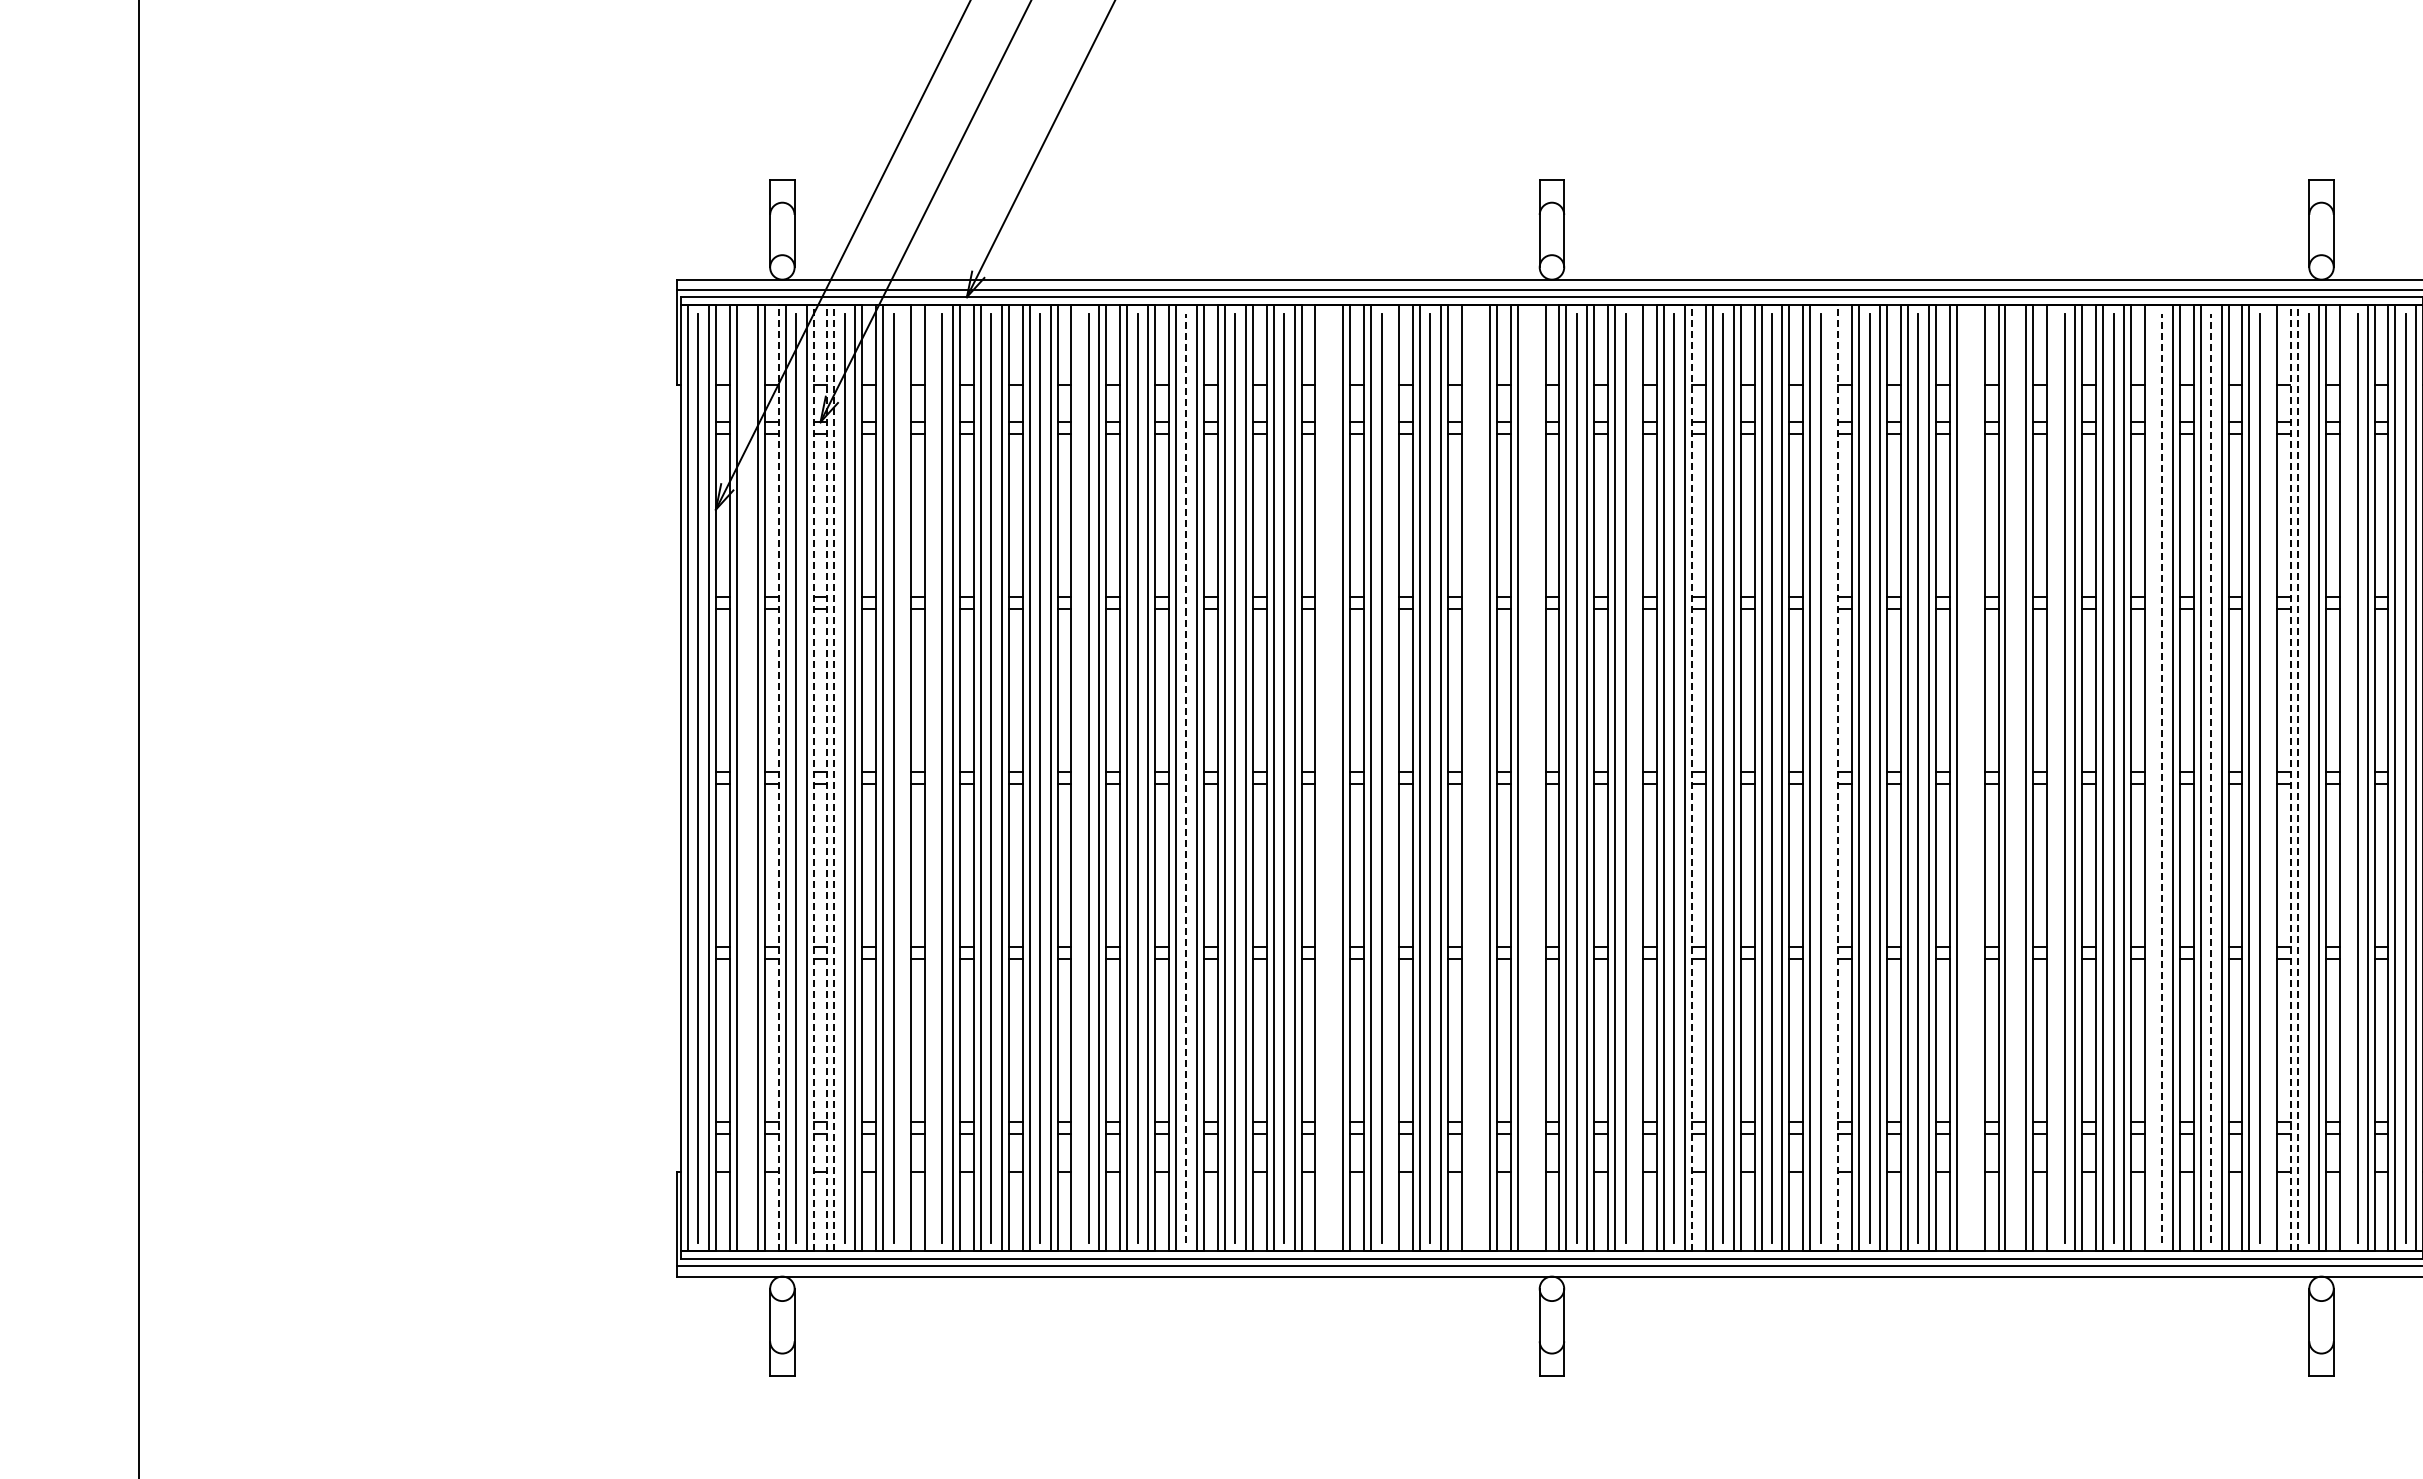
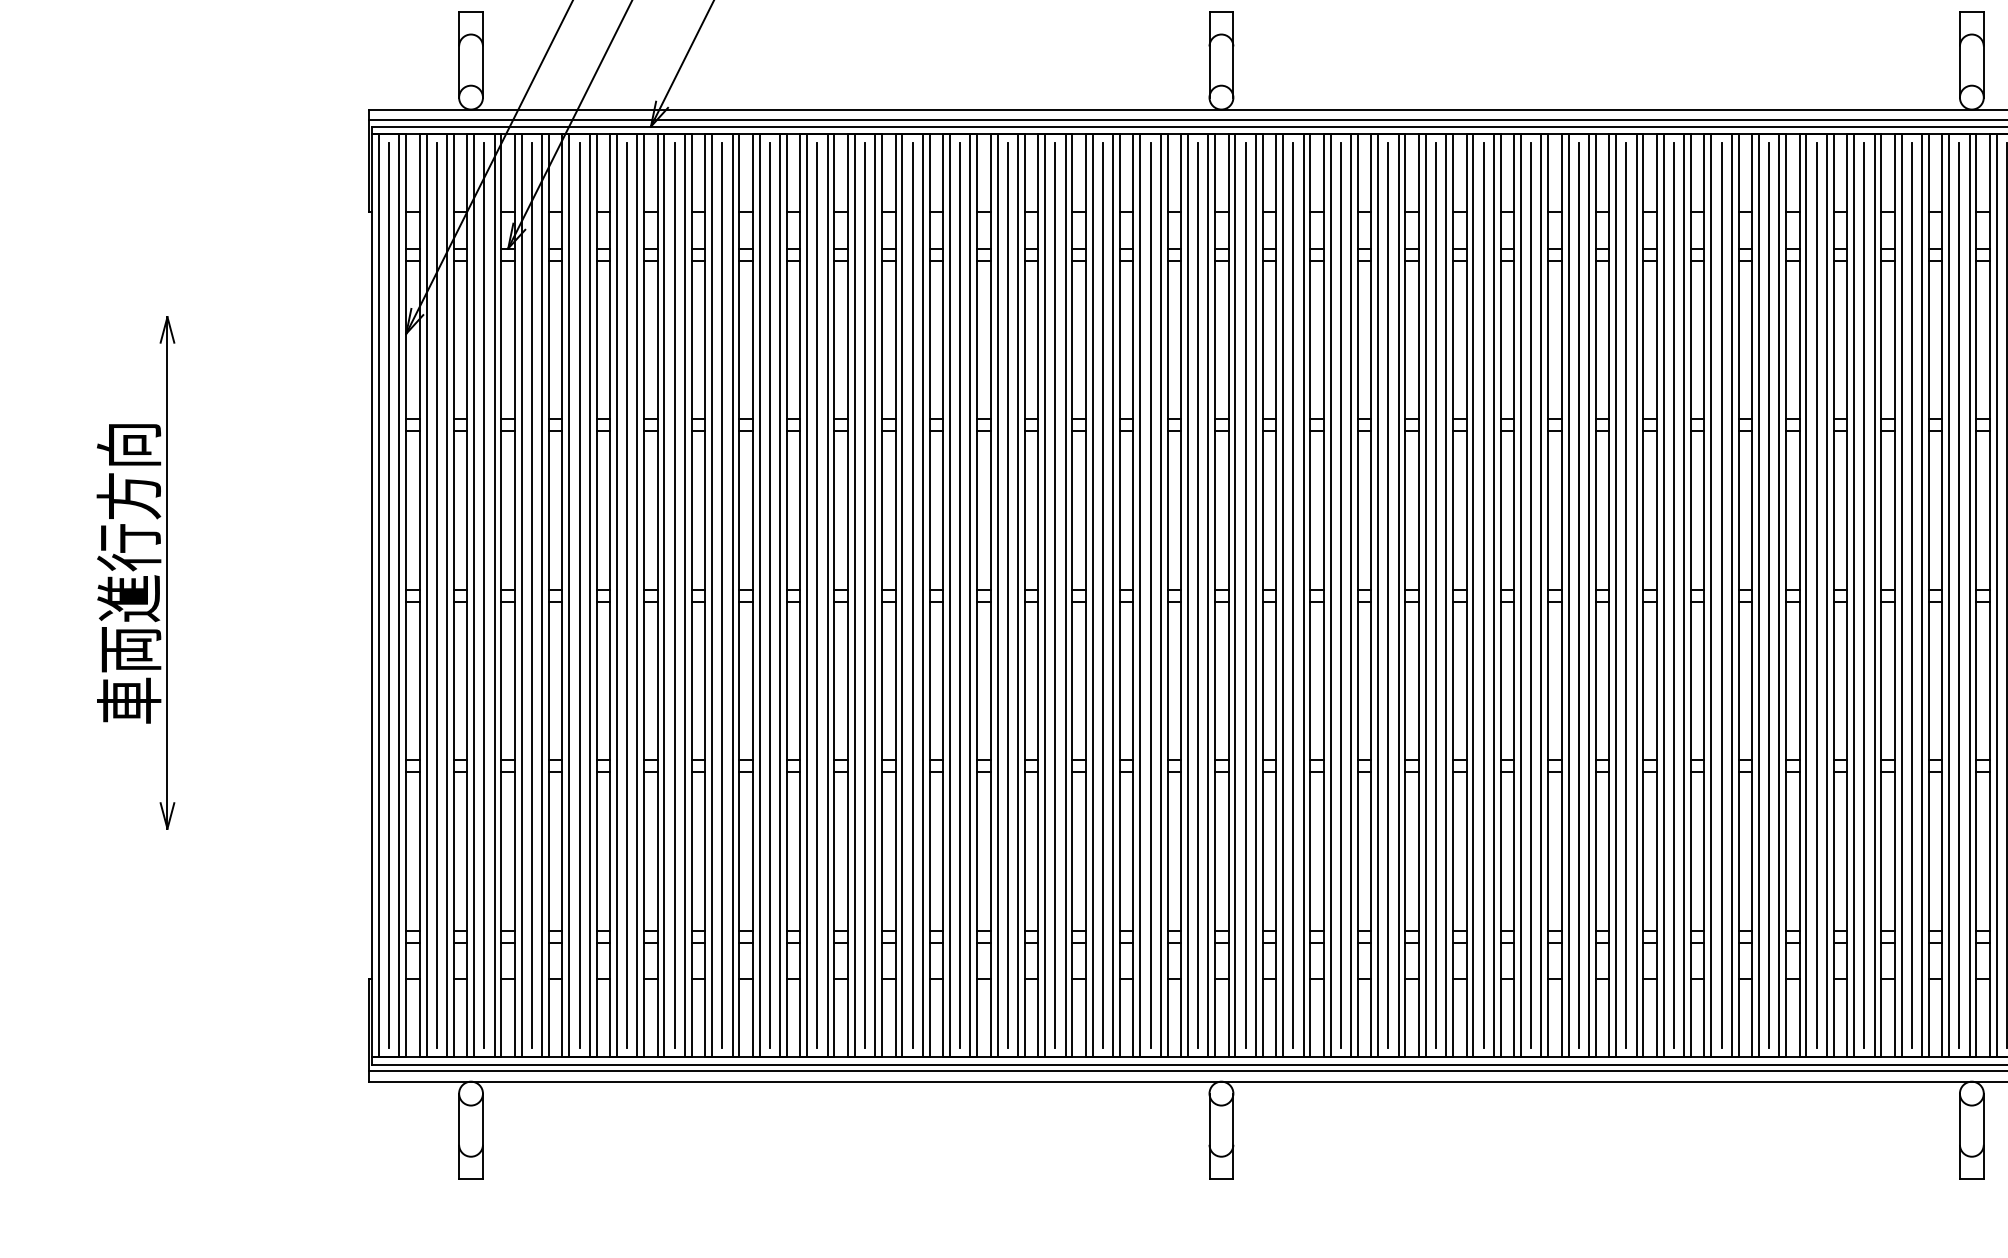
part: (438, 754) -> (135, 572), added
line: (747, 777) -> (437, 595), added
line: (778, 777) -> (467, 595), dashed -> solid
line: (813, 777) -> (501, 595), dashed -> solid
line: (827, 777) -> (515, 595), dashed -> solid
line: (834, 777) -> (521, 595), dashed -> solid
line: (1186, 777) -> (865, 595), dashed -> solid
line: (1332, 777) -> (1007, 595), added
line: (1479, 777) -> (1150, 595), added
line: (1528, 777) -> (1198, 595), added
line: (1691, 777) -> (1357, 595), dashed -> solid
line: (1838, 777) -> (1500, 595), dashed -> solid
line: (1967, 777) -> (1626, 595), added
line: (2015, 777) -> (1673, 595), added
line: (2162, 777) -> (1816, 595), dashed -> solid
line: (2211, 777) -> (1864, 595), dashed -> solid
line: (2291, 777) -> (1942, 595), dashed -> solid
line: (2298, 777) -> (1949, 595), dashed -> solid
line: (904, 778) -> (590, 595), added
line: (931, 778) -> (616, 595), added
line: (1078, 778) -> (759, 595), added
line: (1322, 778) -> (997, 595), added
line: (1392, 778) -> (1065, 595), added
line: (1468, 778) -> (1140, 595), added
line: (1538, 778) -> (1208, 595), added
line: (1636, 778) -> (1303, 595), added
line: (1831, 778) -> (1494, 595), added
line: (1977, 778) -> (1636, 595), added
line: (2054, 778) -> (1711, 595), added
line: (2151, 778) -> (1806, 595), added
line: (2270, 778) -> (1922, 595), added
line: (2347, 778) -> (1997, 595), added

